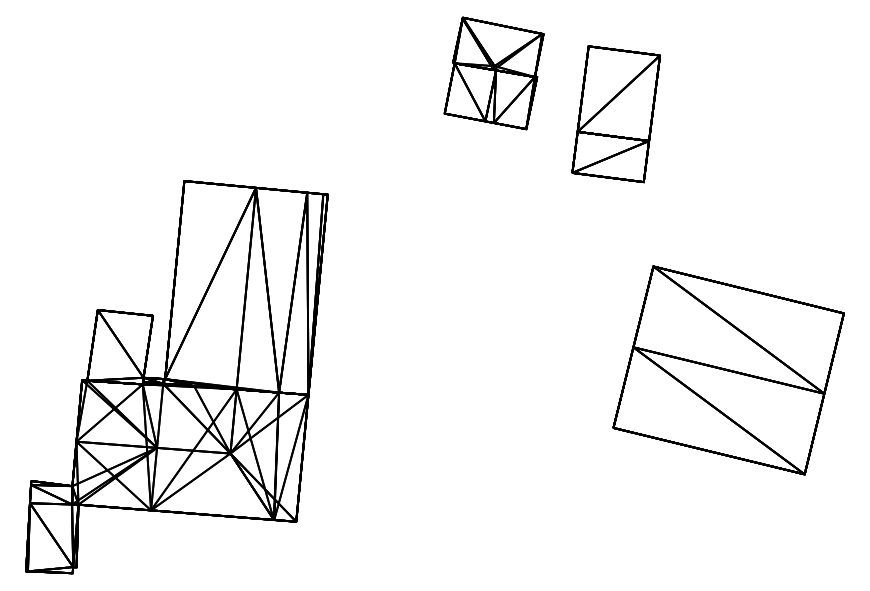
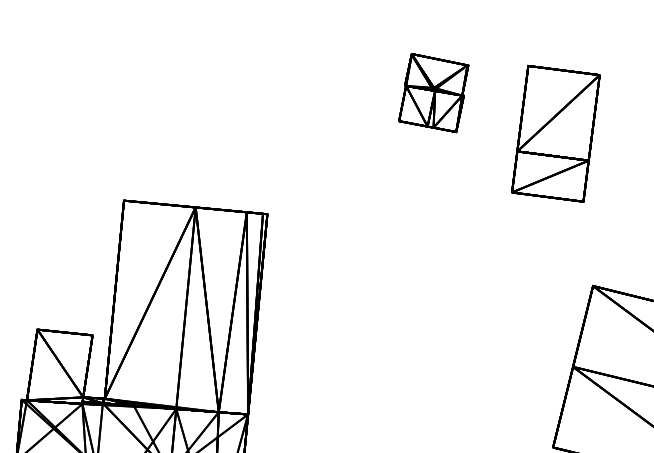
part: (493, 73) -> (433, 93), size x0.7

